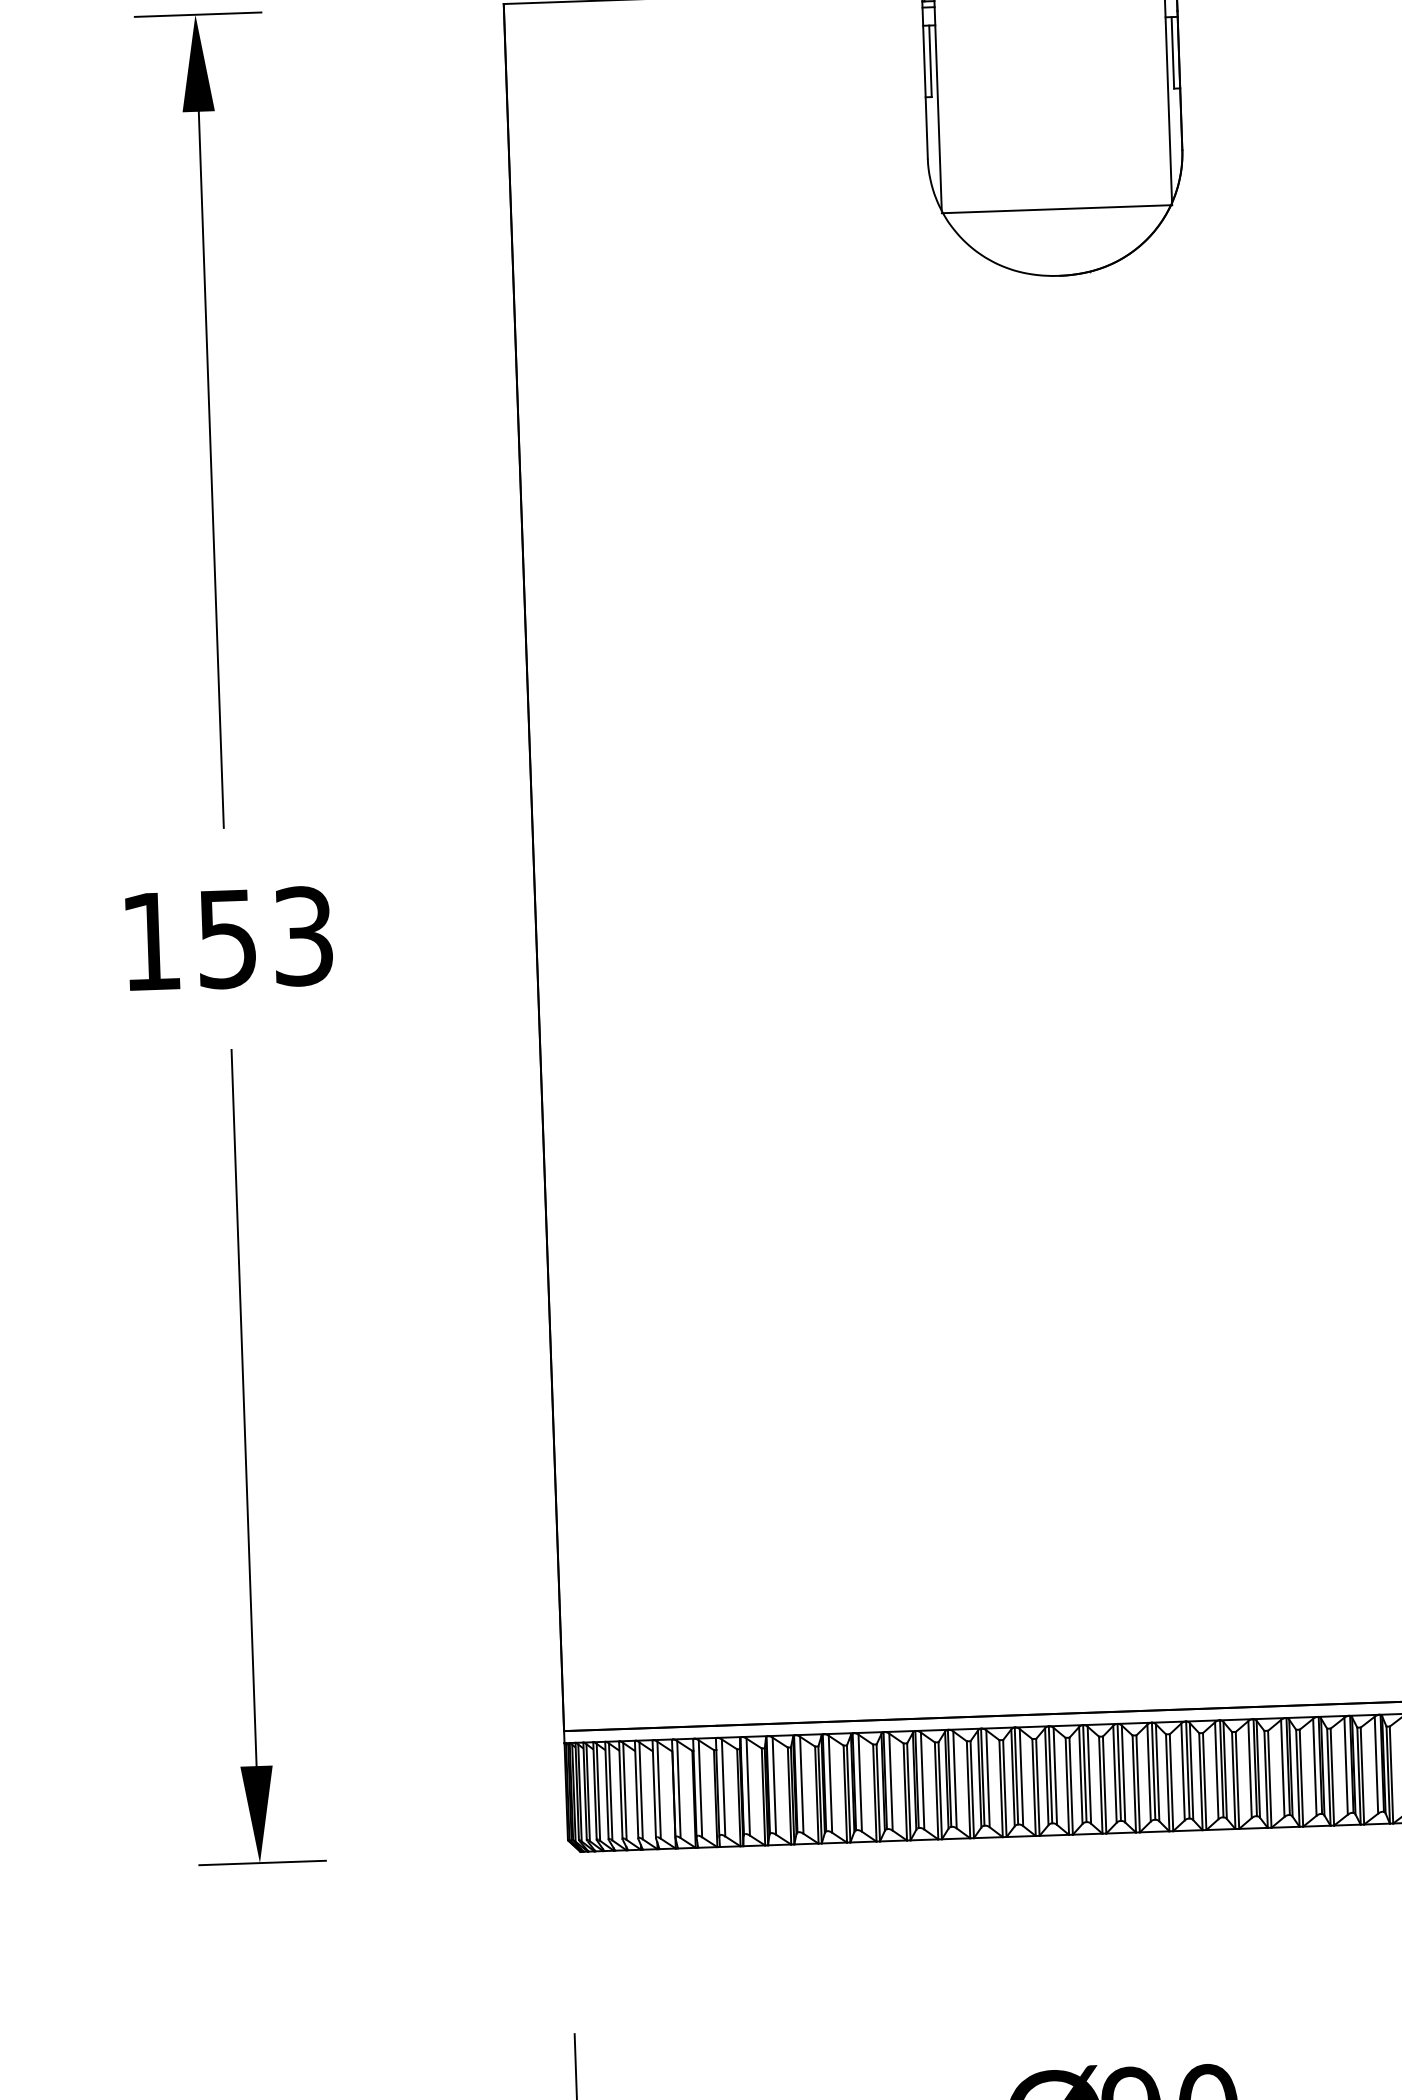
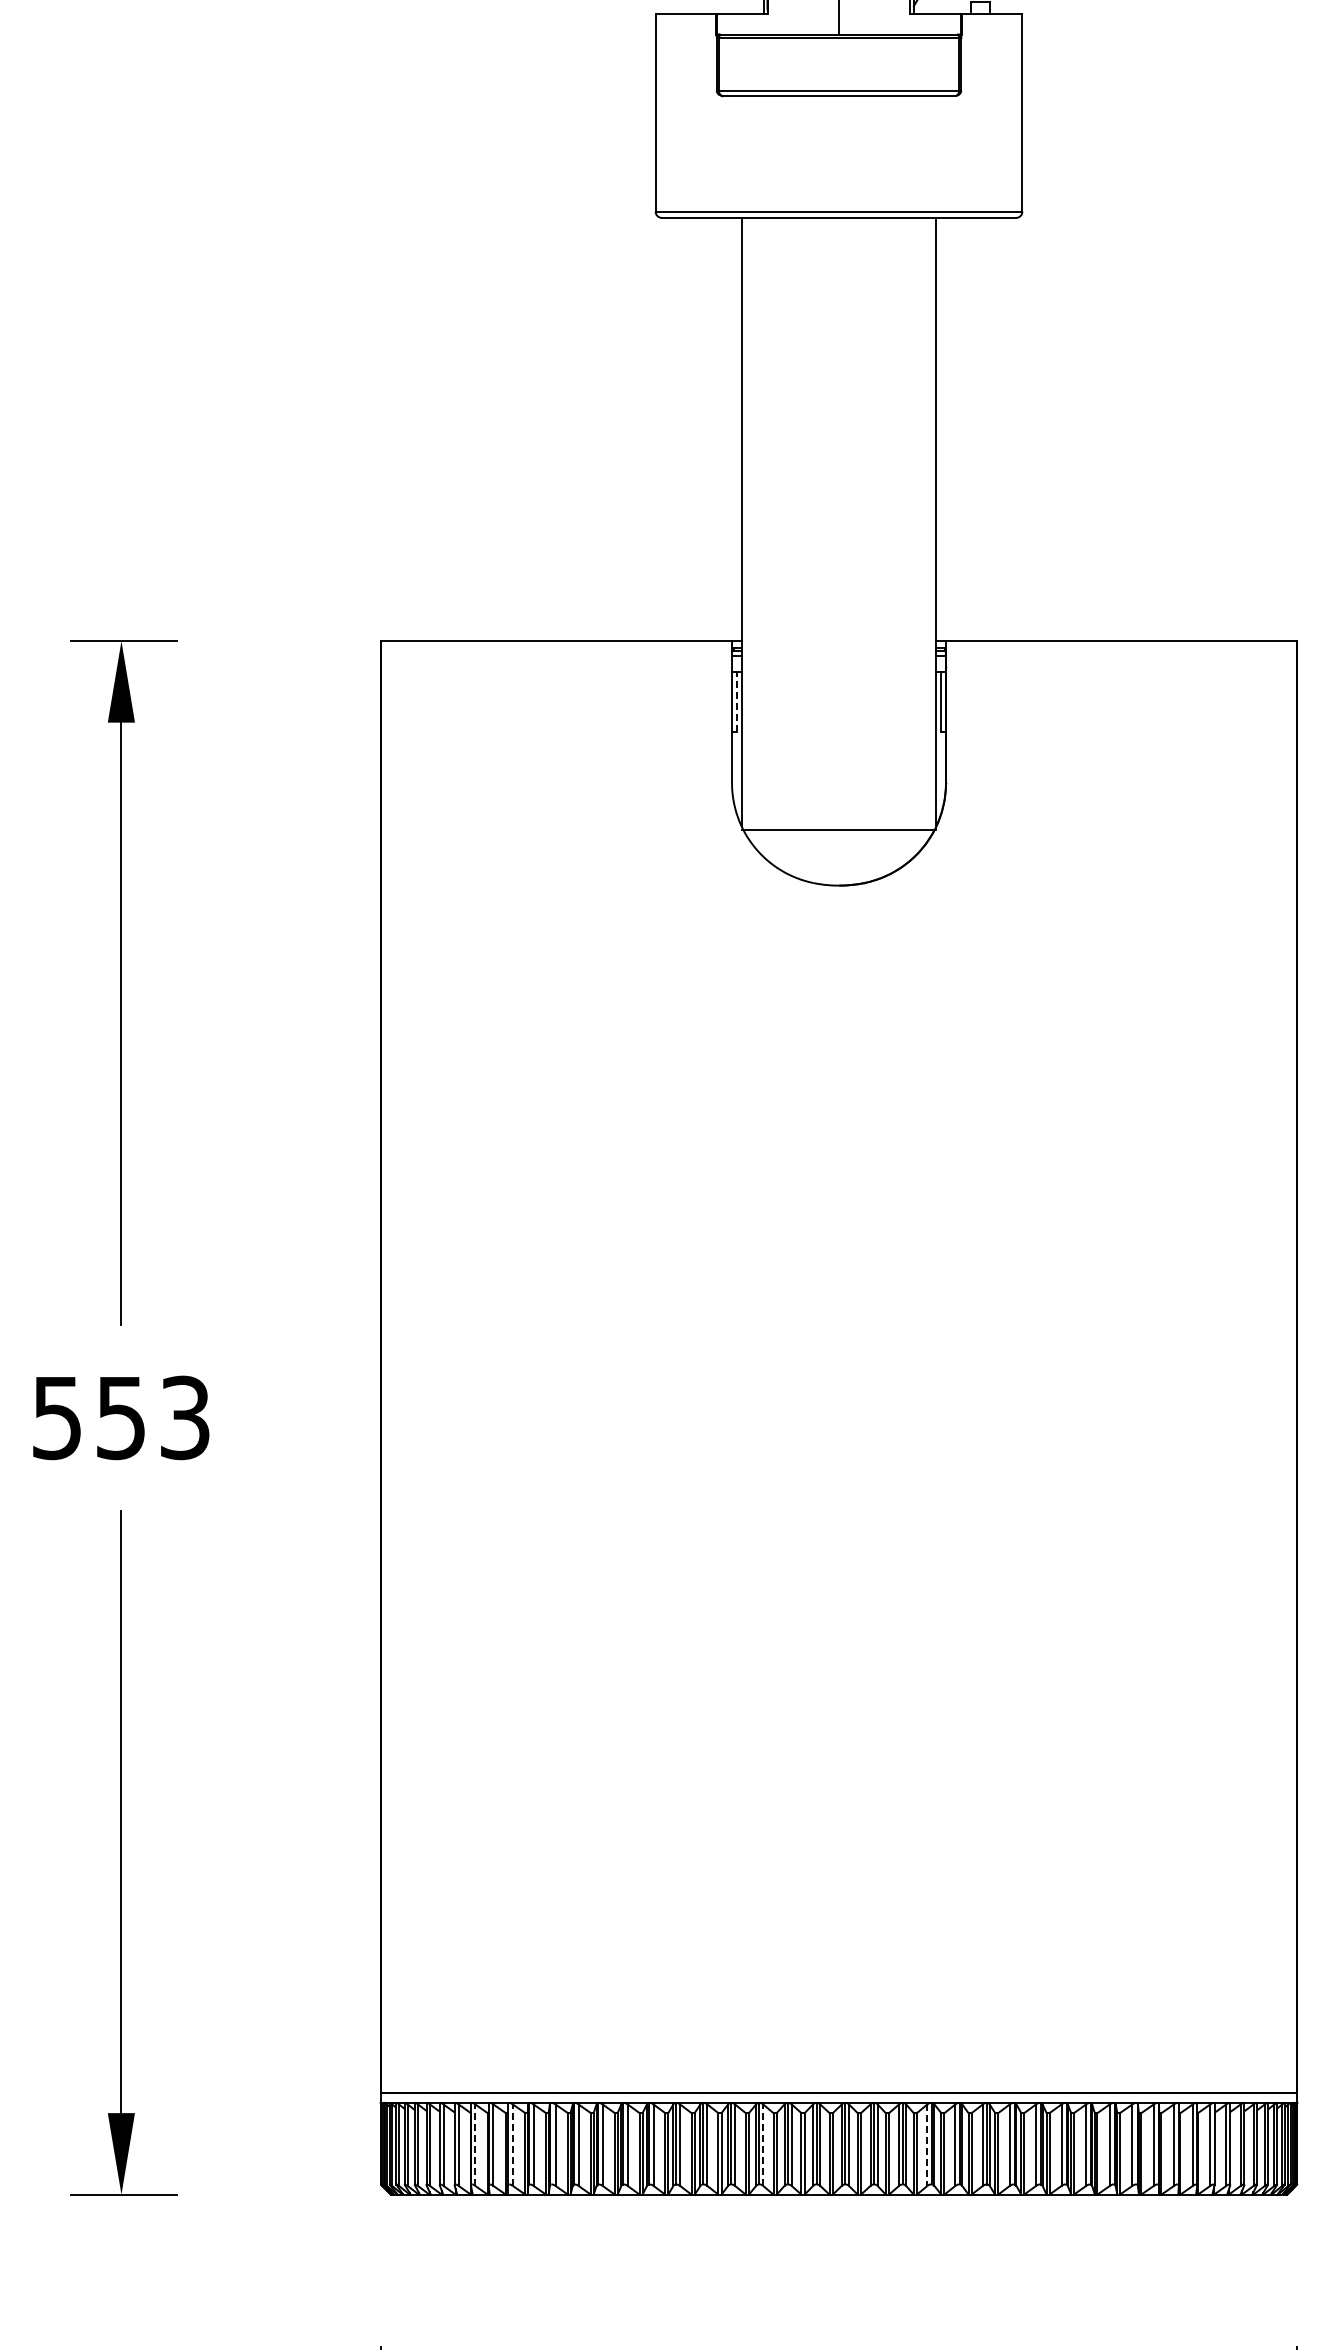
line: (930, 61) -> (737, 701), solid -> dashed
text: (150, 942) -> (56, 1418), 153 -> 553
line: (1216, 1771) -> (927, 2145), solid -> dashed
line: (1021, 1777) -> (763, 2145), solid -> dashed
line: (723, 1788) -> (512, 2145), solid -> dashed
line: (679, 1789) -> (475, 2145), solid -> dashed

